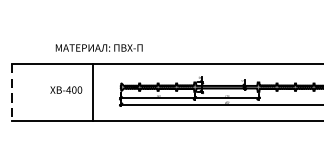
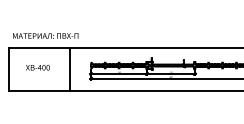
text: (98, 47) -> (45, 35), moved
text: (65, 89) -> (37, 67), moved
line: (11, 92) -> (8, 69), dashed -> solid

